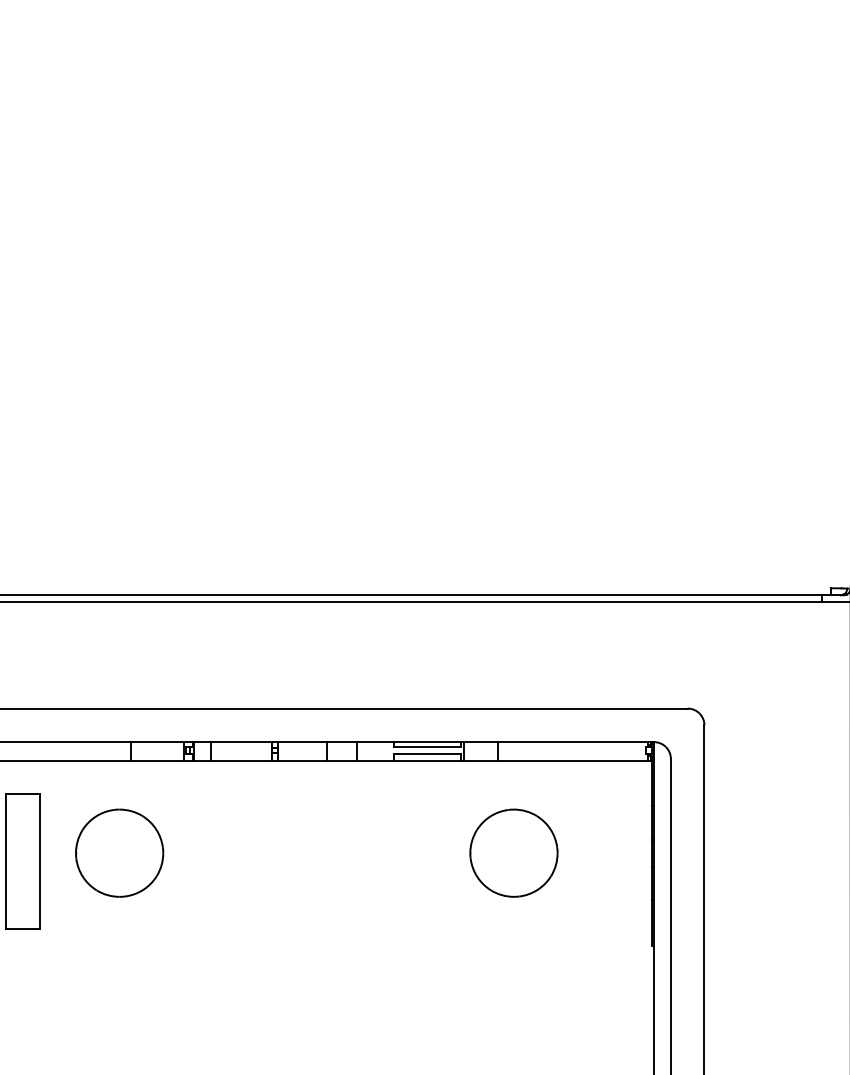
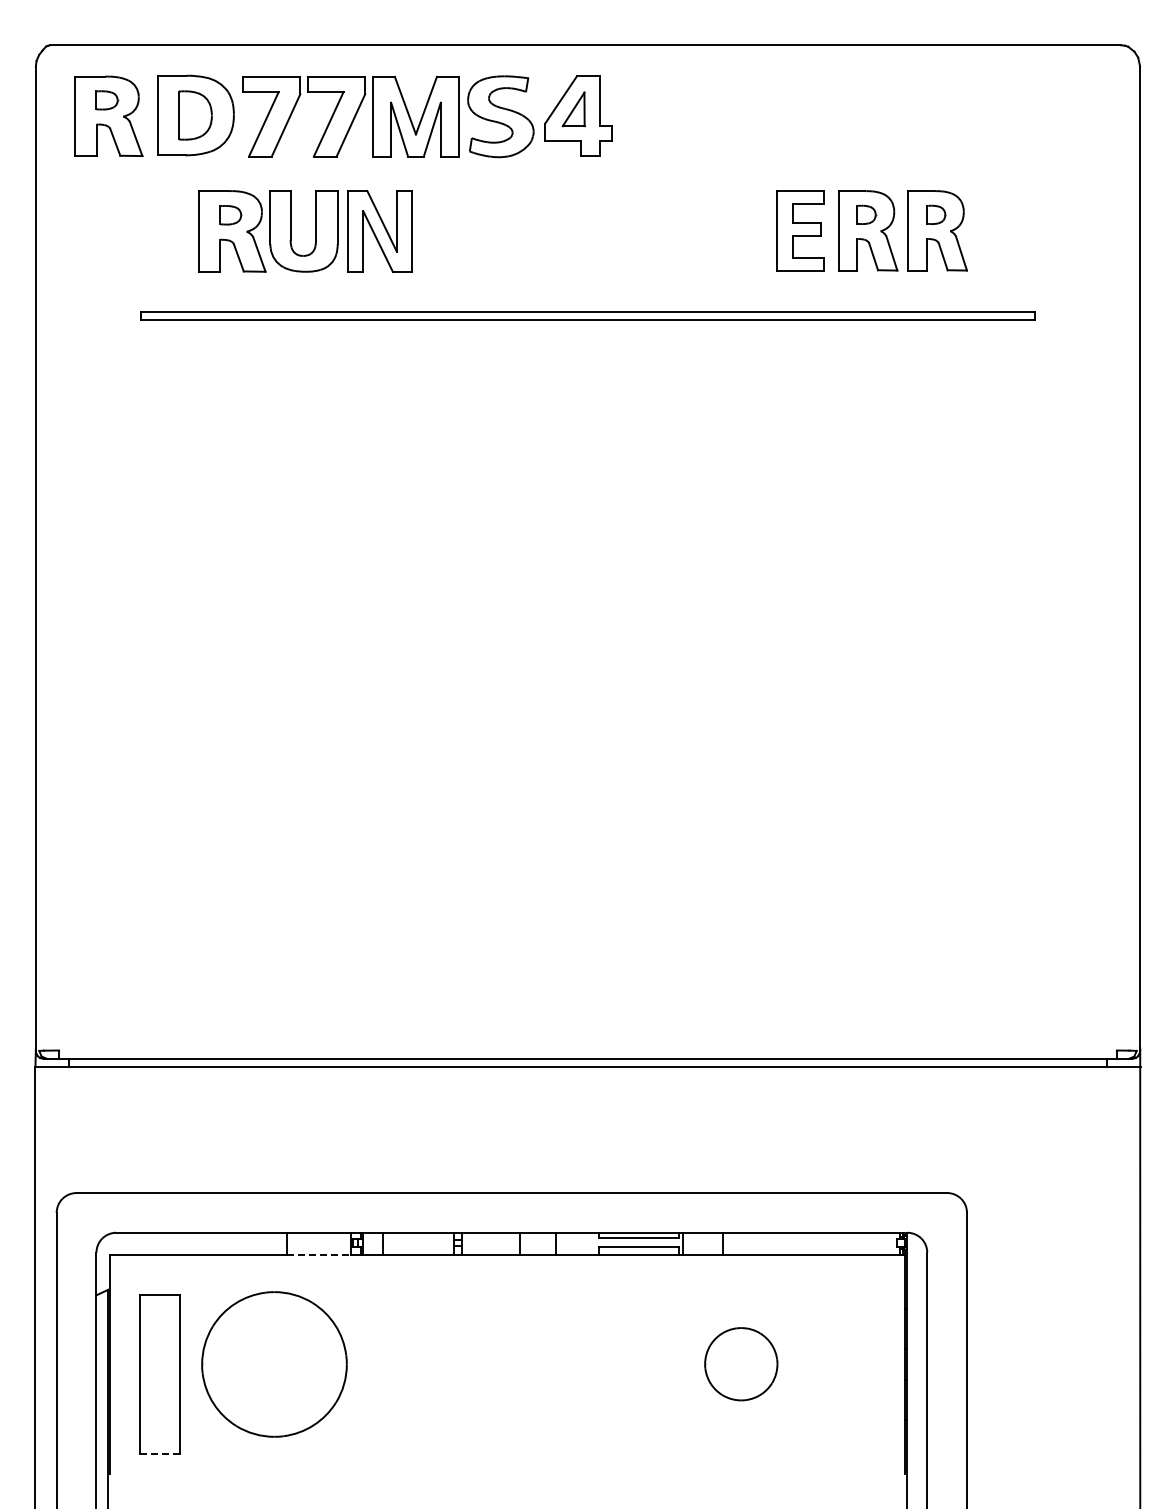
line: (157, 761) -> (319, 1255), solid -> dashed
part: (118, 852) -> (273, 1363), size x1.4
part: (513, 852) -> (740, 1363), size x0.7
line: (23, 928) -> (160, 1453), solid -> dashed

